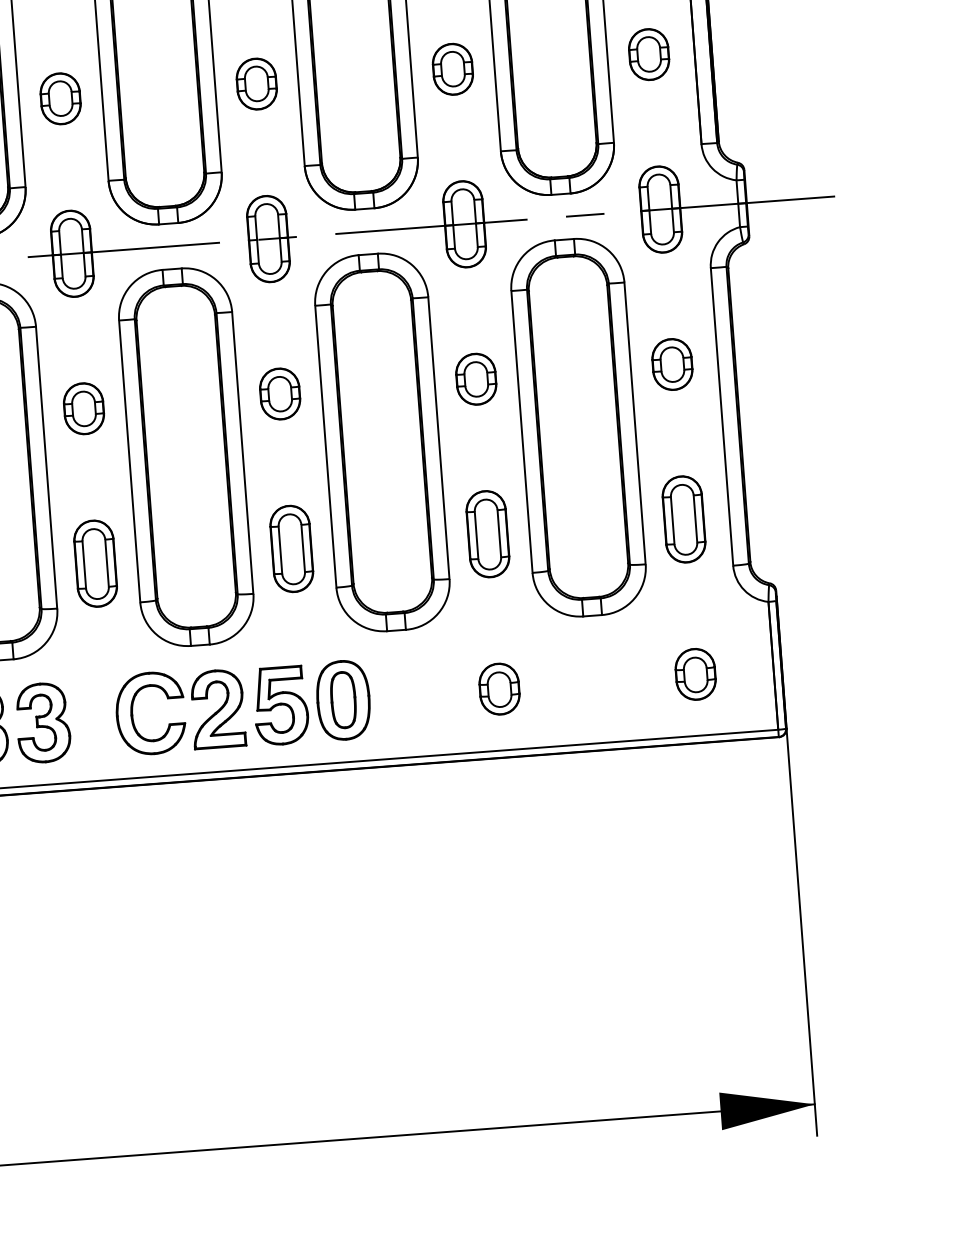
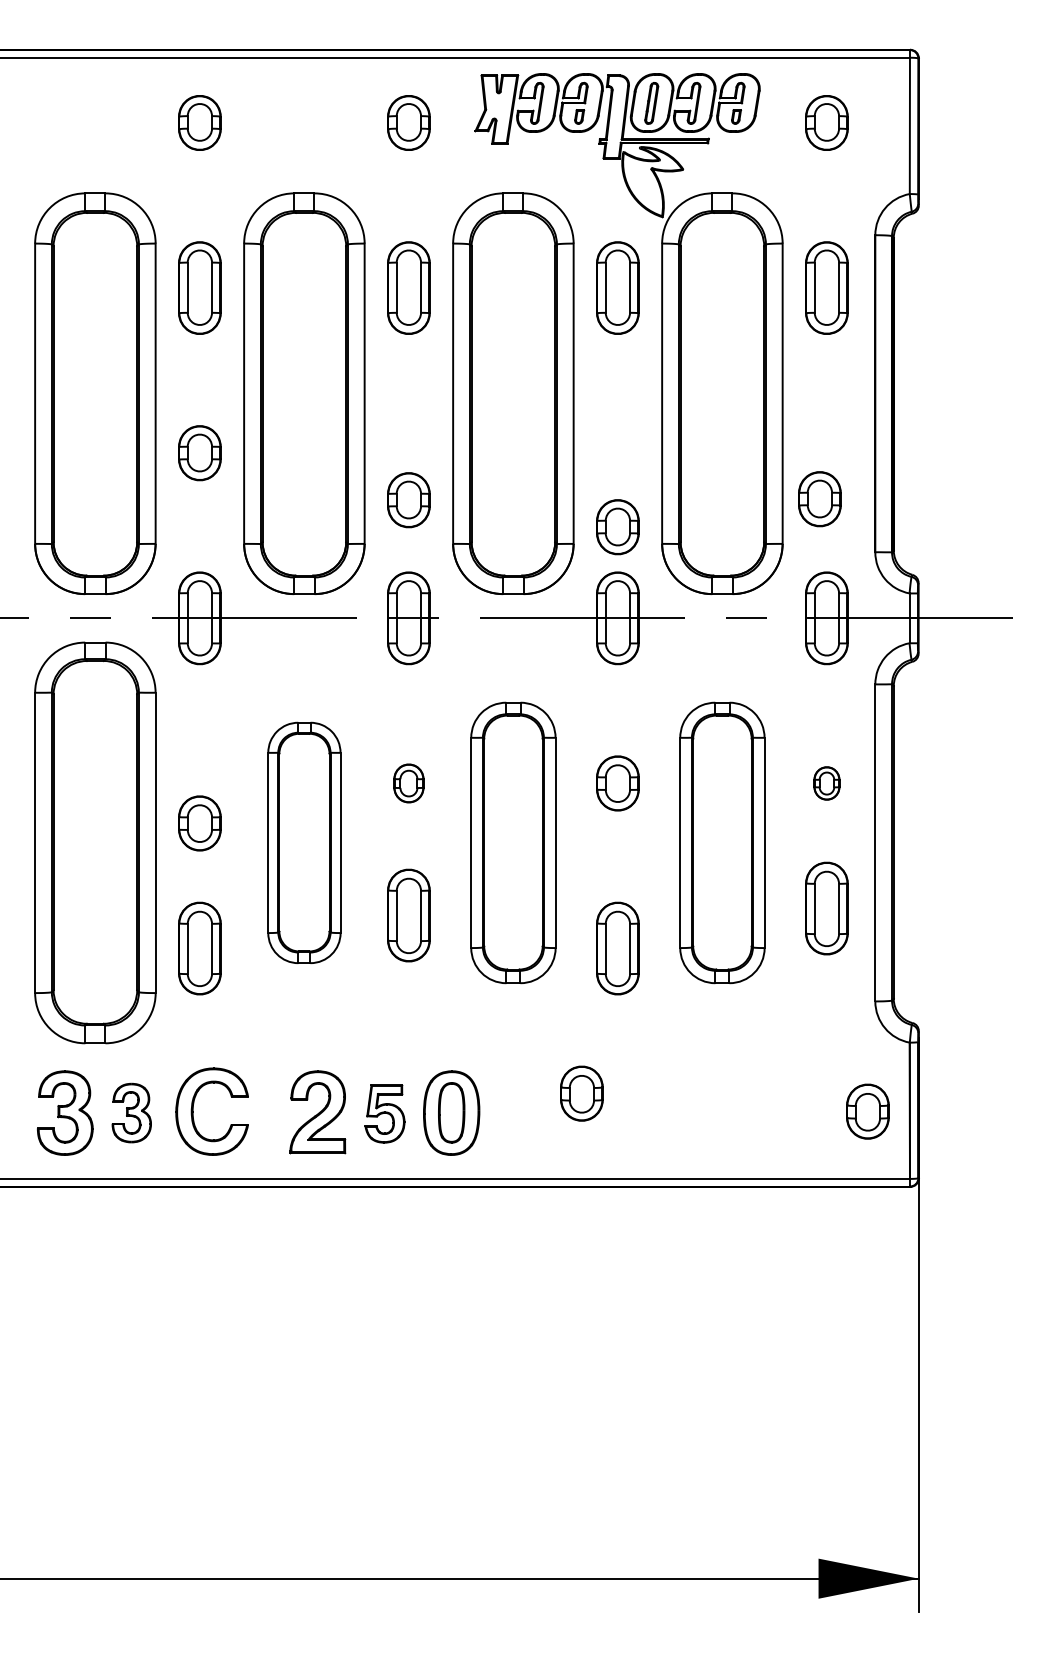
part: (648, 54) -> (819, 499), moved
part: (452, 69) -> (617, 527), moved
part: (256, 84) -> (408, 500), moved
part: (672, 364) -> (826, 783), size x0.6
part: (279, 394) -> (408, 783), size x0.7
part: (83, 408) -> (199, 823), moved
part: (578, 427) -> (722, 842), size x0.7
part: (382, 442) -> (513, 842), size x0.7
part: (186, 456) -> (304, 842), size x0.6
part: (683, 519) -> (826, 908), moved
part: (291, 548) -> (408, 915), moved
part: (695, 674) -> (867, 1111), moved
part: (499, 689) -> (581, 1093), moved
part: (280, 705) -> (384, 1113), size x0.7
part: (133, 714) -> (193, 1111), moved
part: (43, 722) -> (131, 1112), size x0.7

